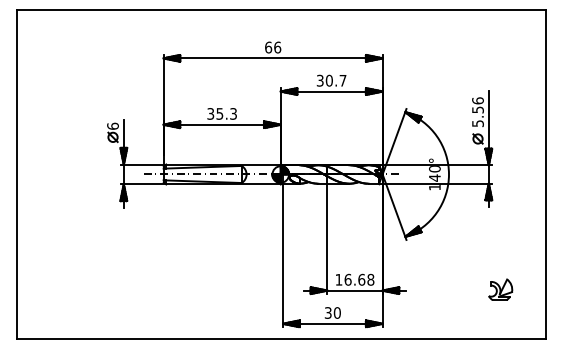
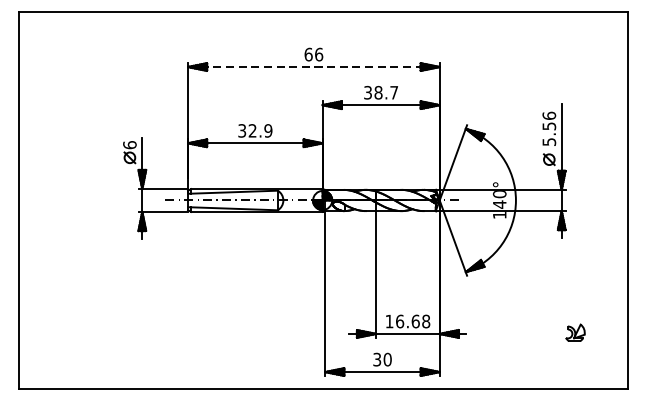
line: (273, 58) -> (314, 67), solid -> dashed
text: (328, 80) -> (377, 92), 30.7 -> 38.7
text: (226, 113) -> (260, 130), 35.3 -> 32.9
part: (500, 289) -> (575, 332), size x0.7

